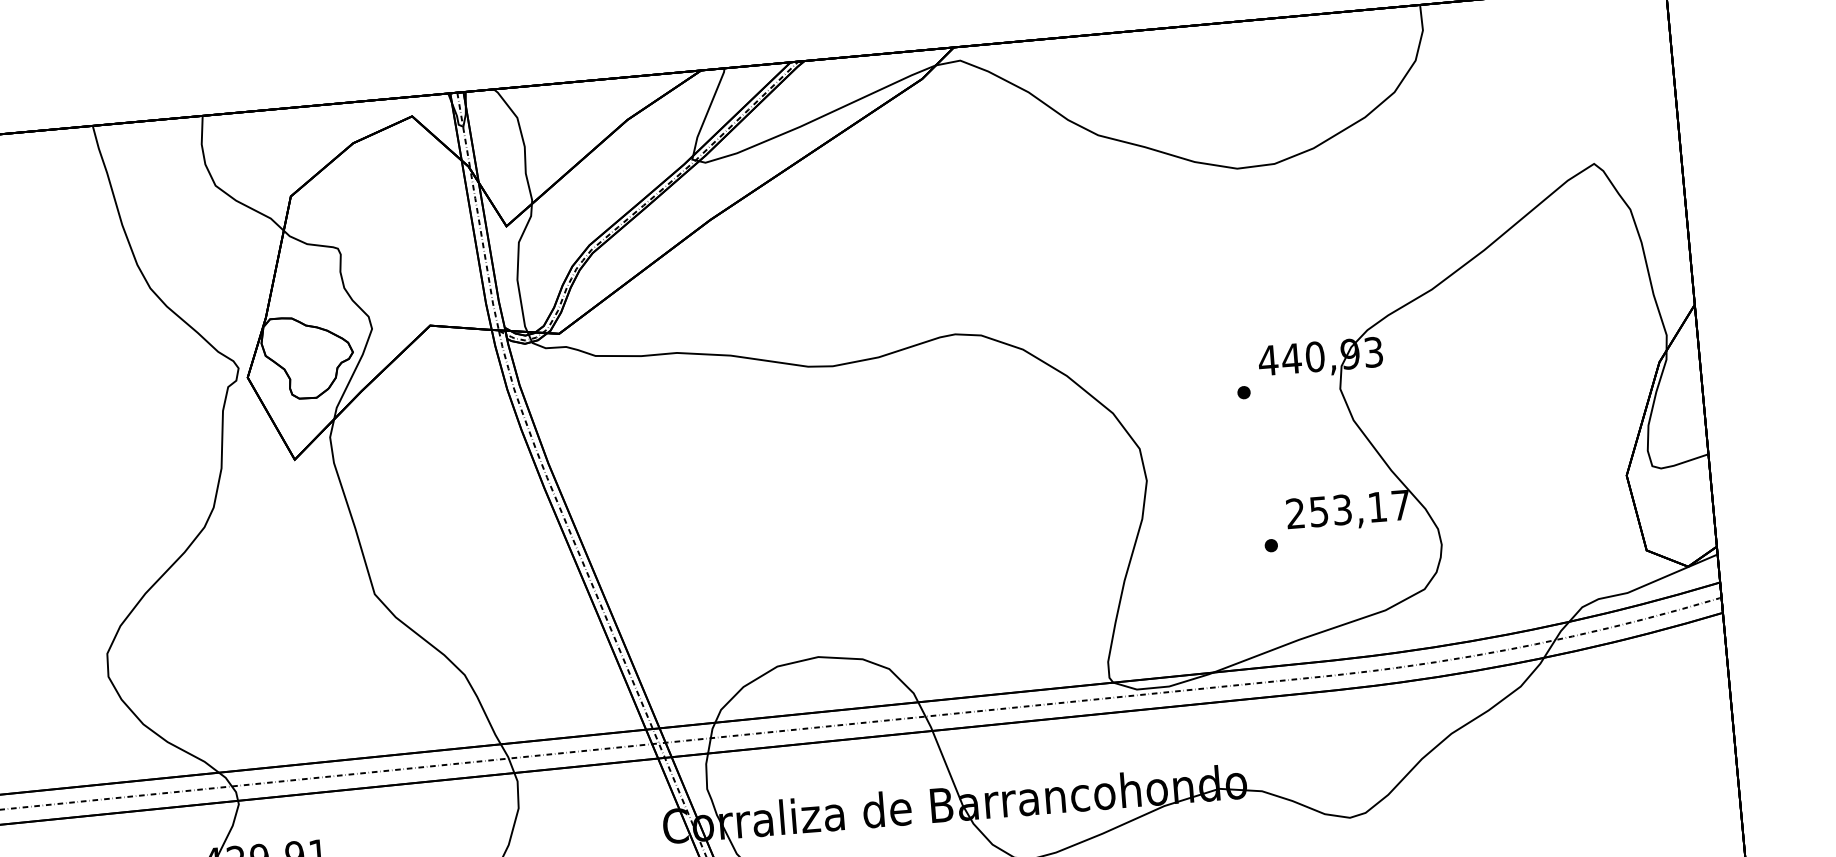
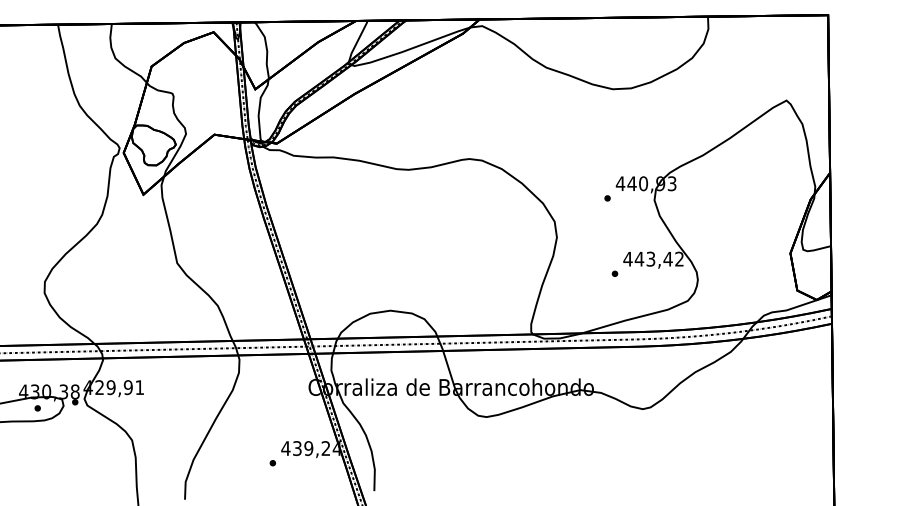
text: (1347, 508) -> (653, 258), 253,17 -> 443,42

